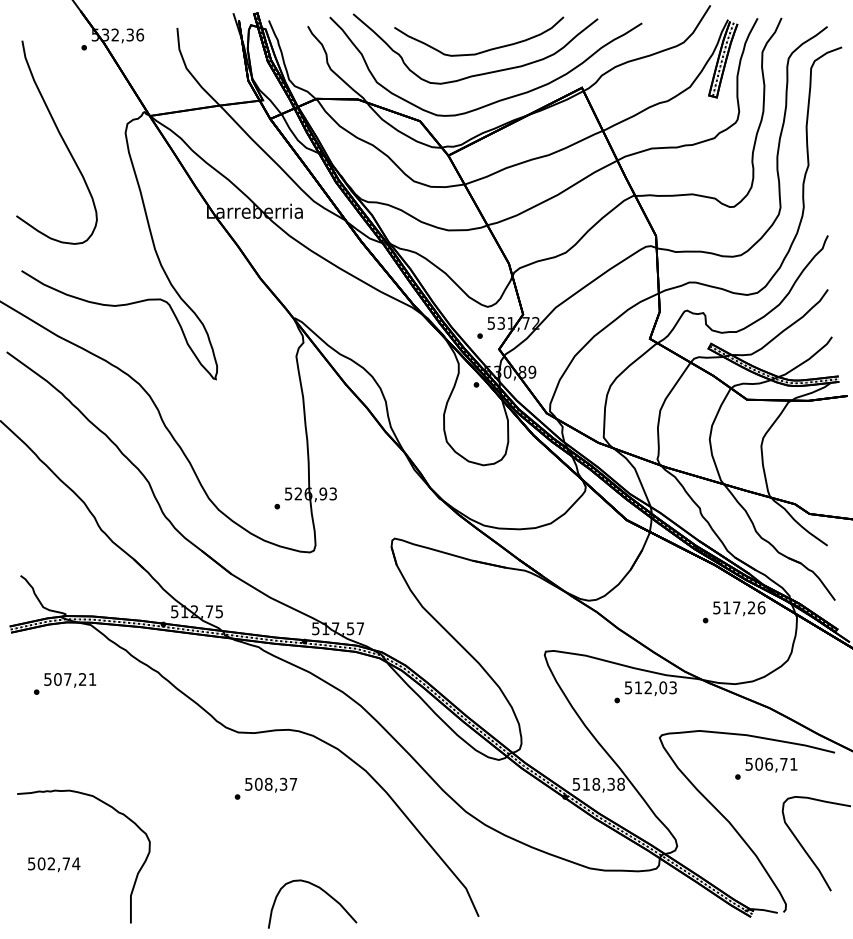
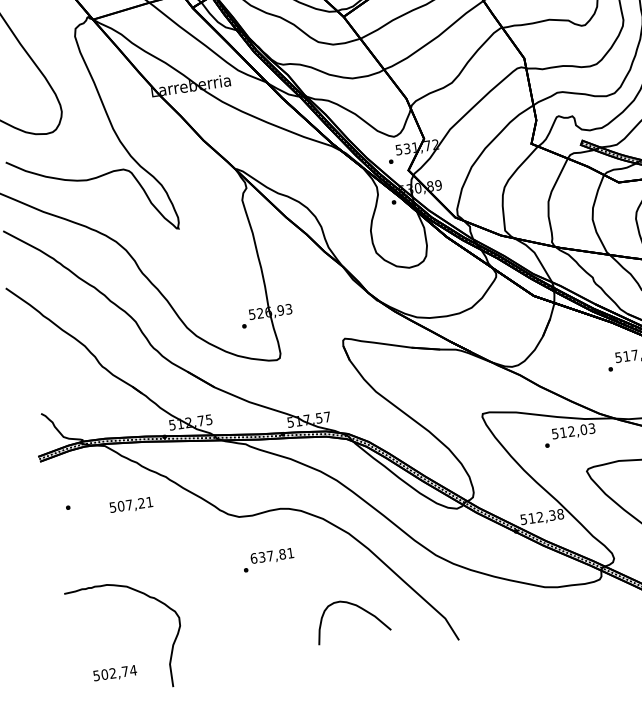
text: (70, 680) -> (131, 505), moved
text: (271, 783) -> (272, 555), 508,37 -> 637,81
text: (596, 784) -> (540, 517), 518,38 -> 512,38
text: (54, 864) -> (115, 673), moved
curve: (322, 891) -> (359, 608), moved

